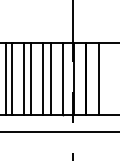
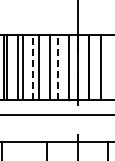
line: (24, 78) -> (33, 66), solid -> dashed
line: (50, 78) -> (57, 66), solid -> dashed

